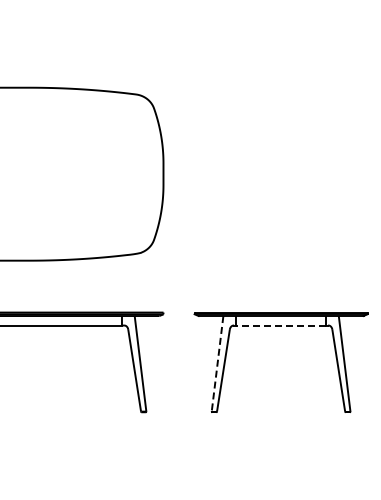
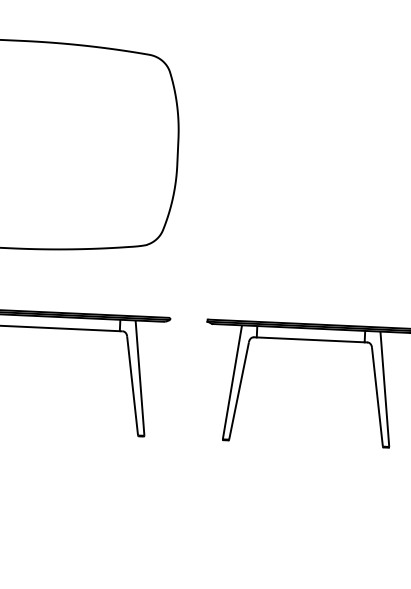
line: (281, 325) -> (311, 339), dashed -> solid
line: (217, 364) -> (232, 383), dashed -> solid

